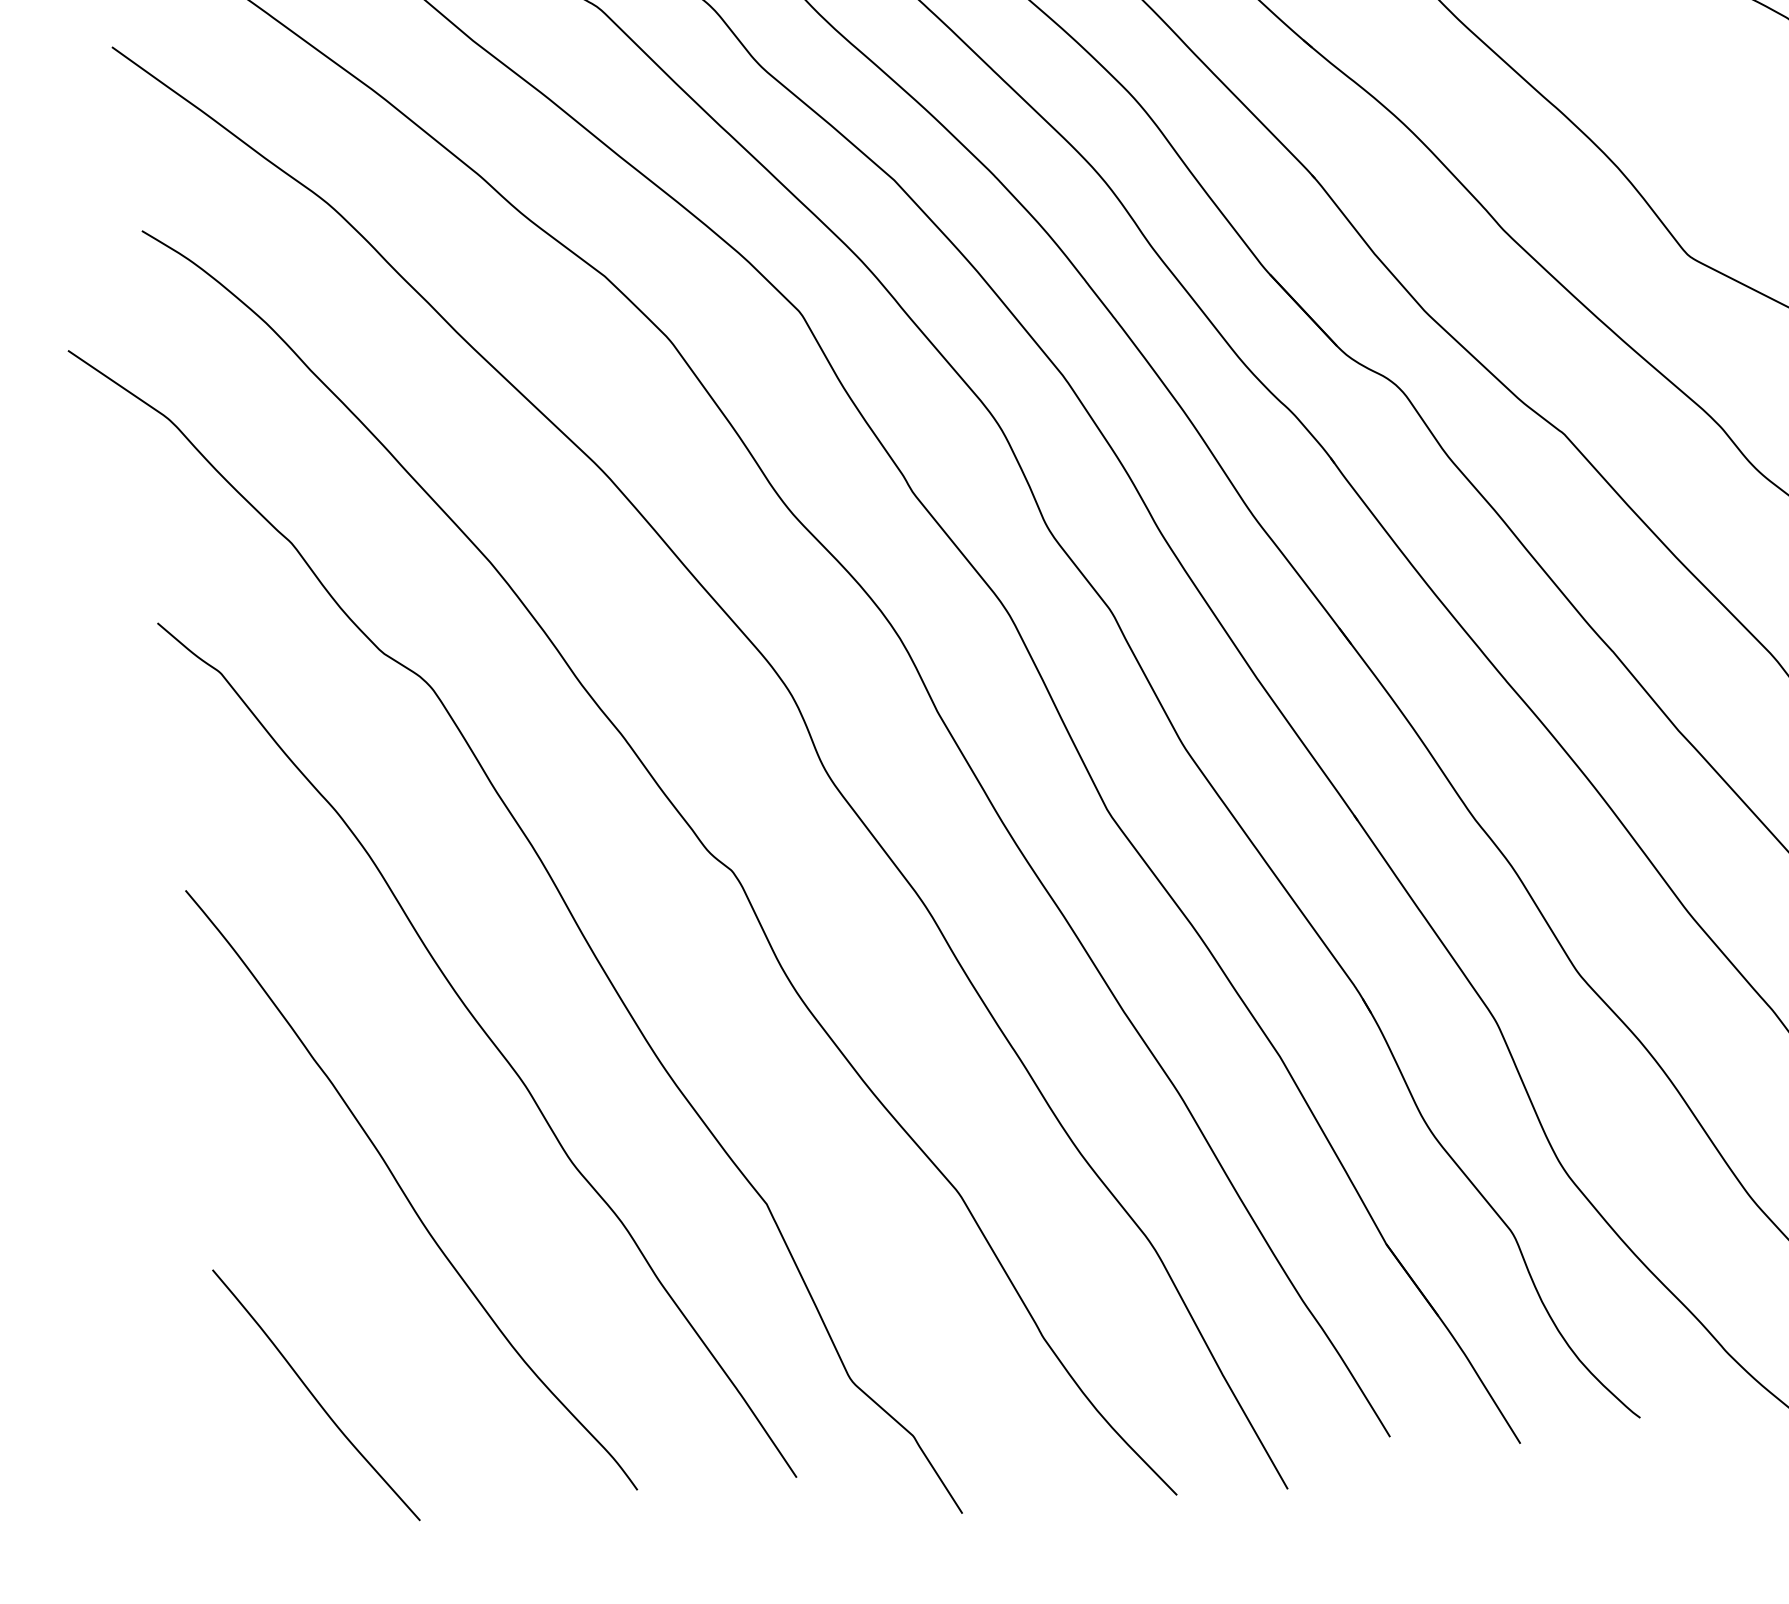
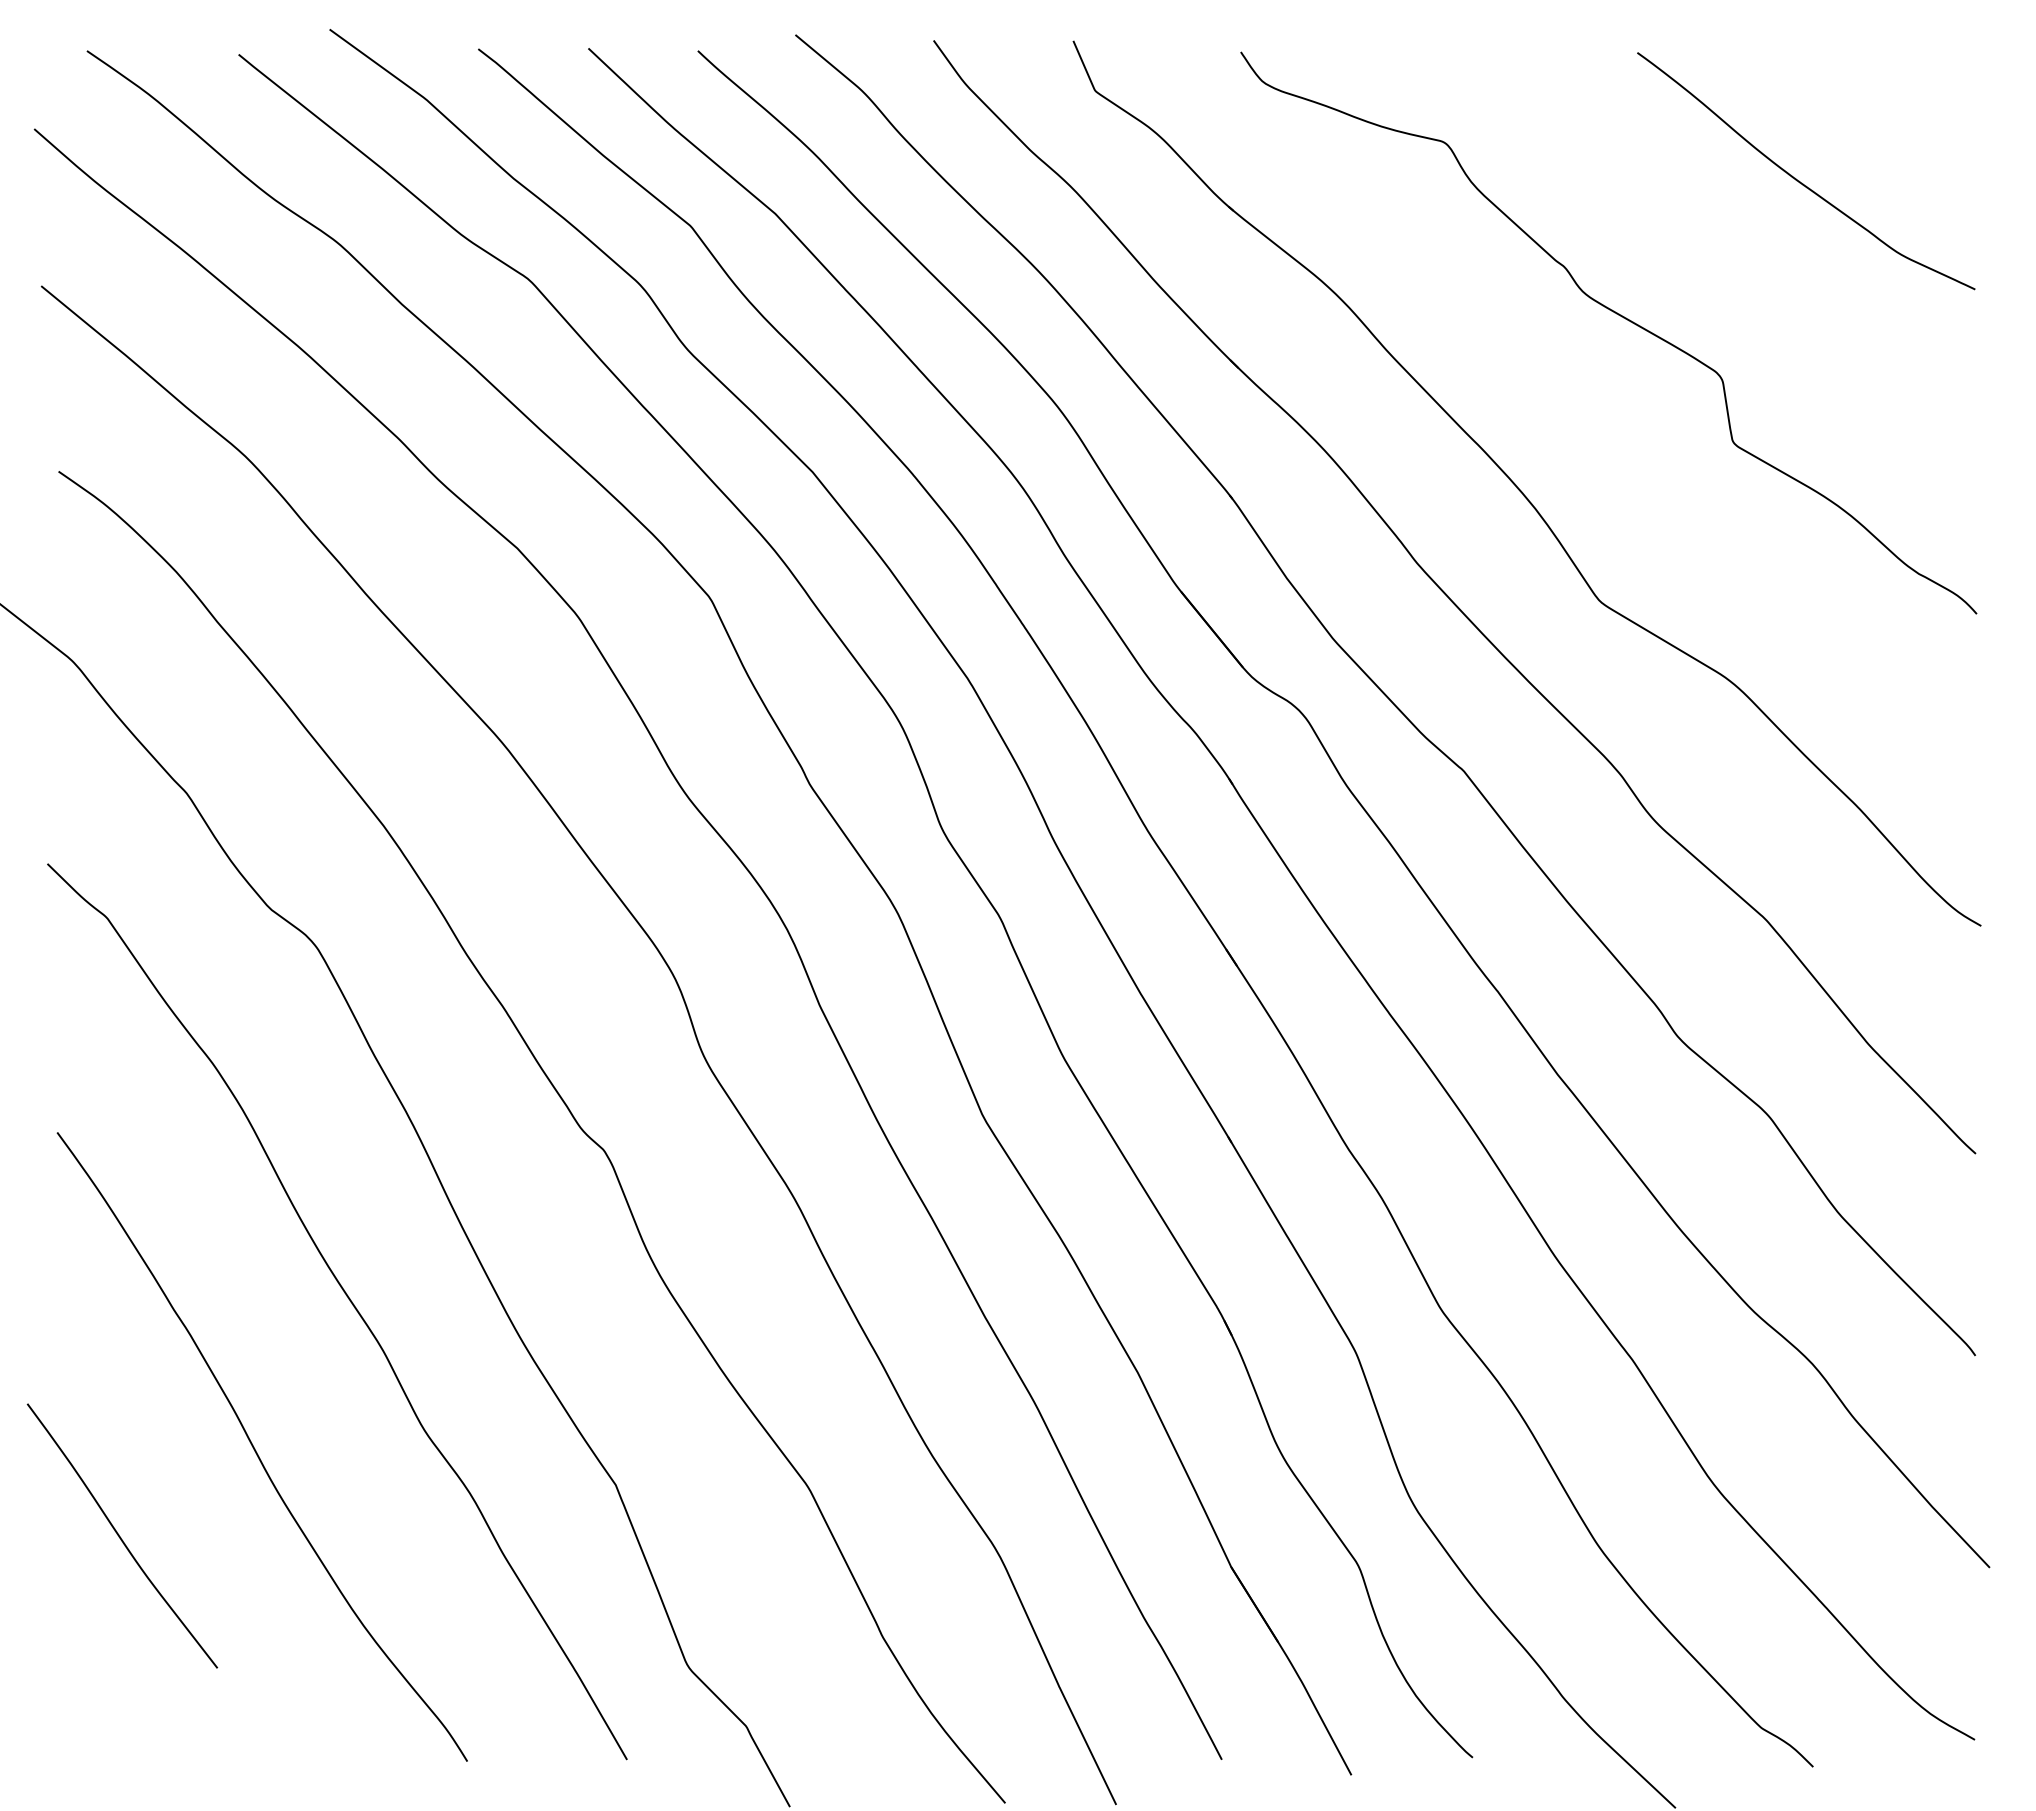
curve: (314, 1395) -> (120, 1536), moved

